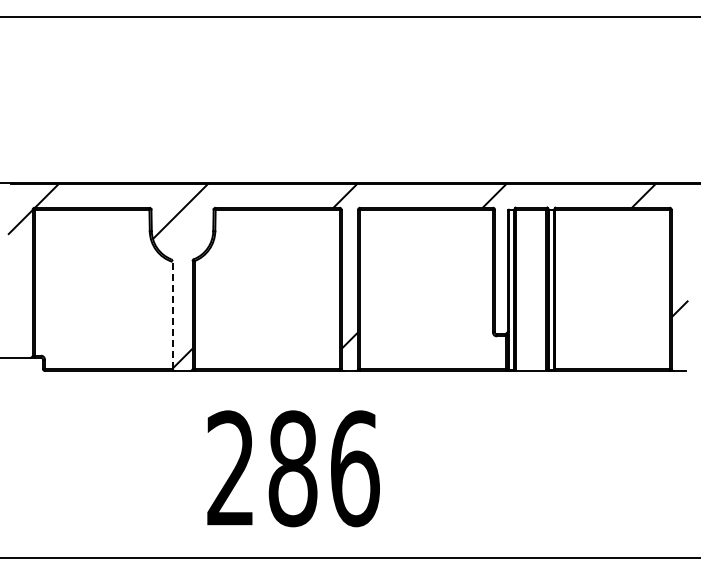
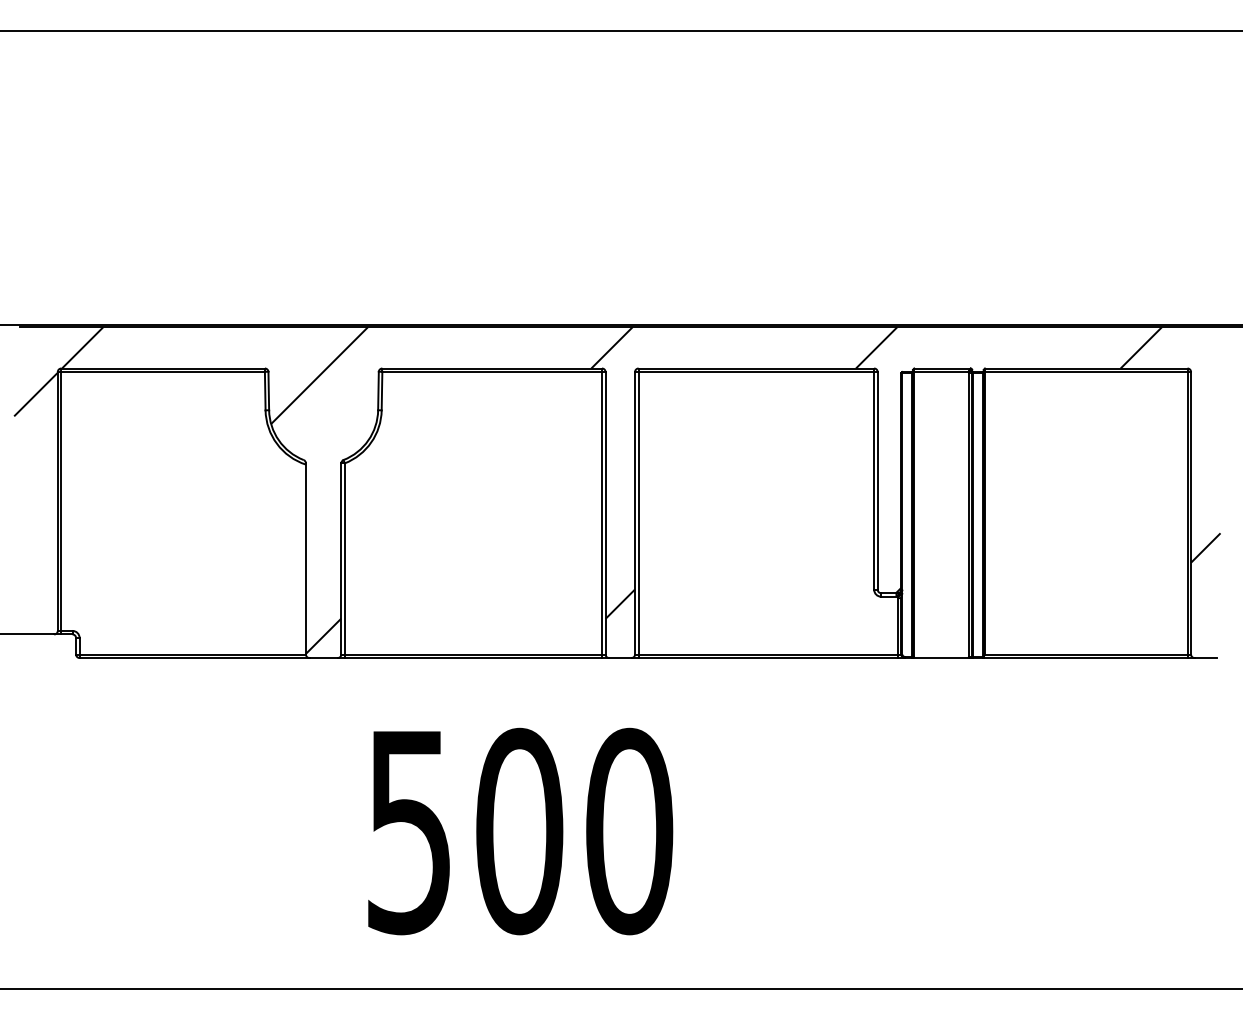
line: (172, 315) -> (305, 559), dashed -> solid
text: (293, 468) -> (520, 831), 286 -> 500

